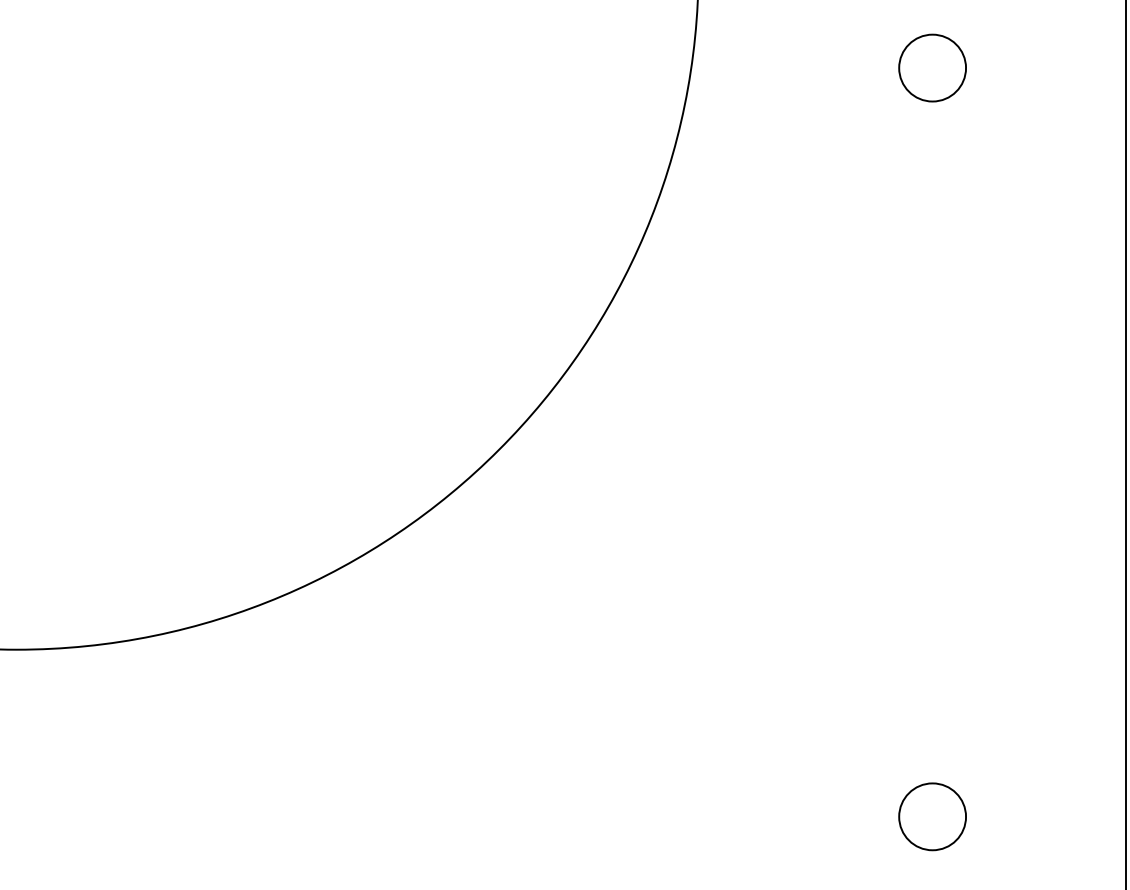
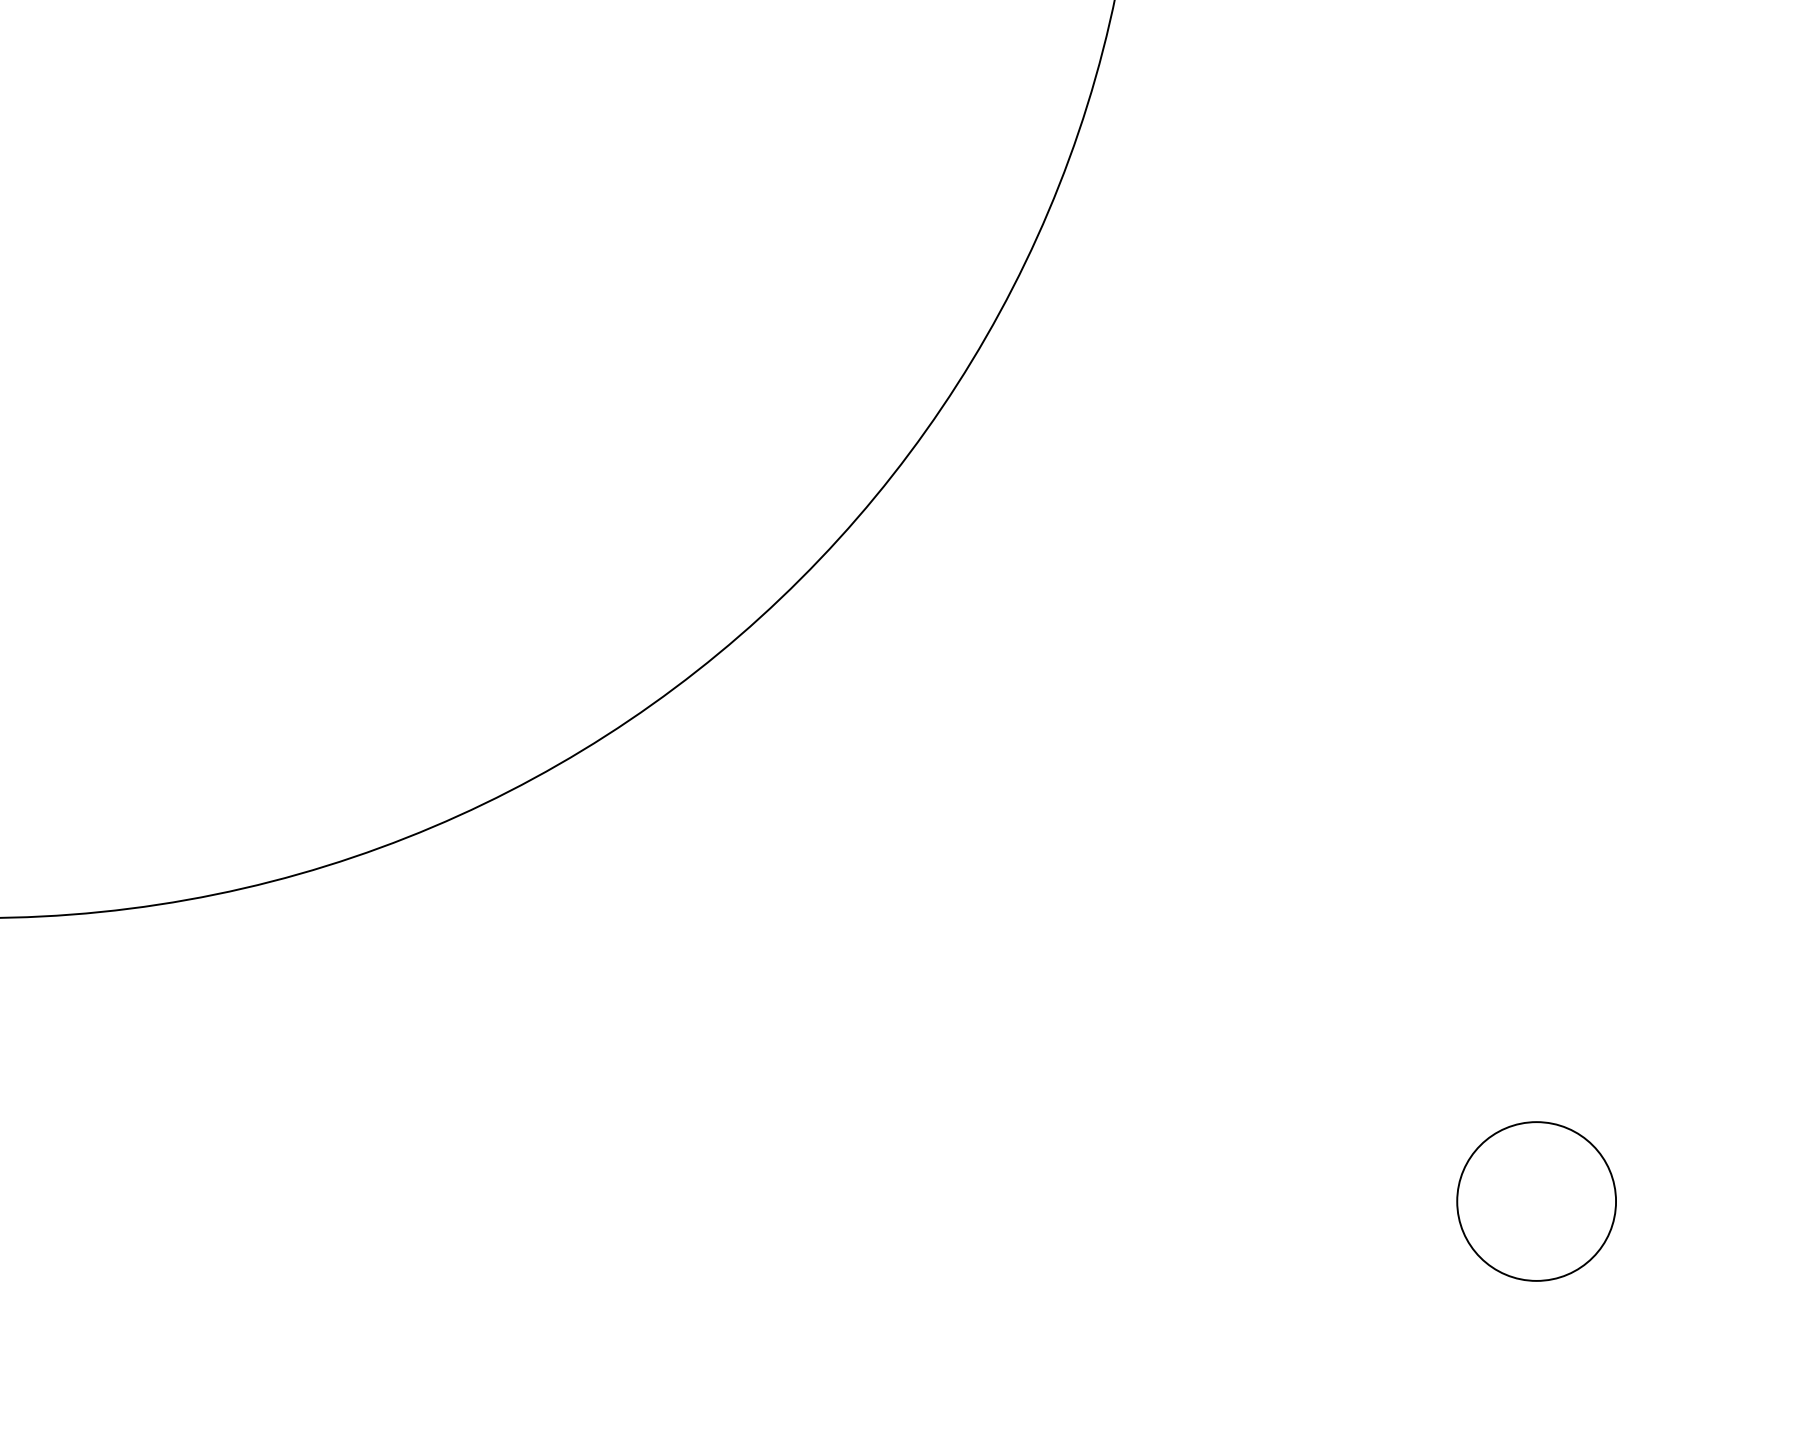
circle: (932, 816) -> (1536, 1201), size x1.4

